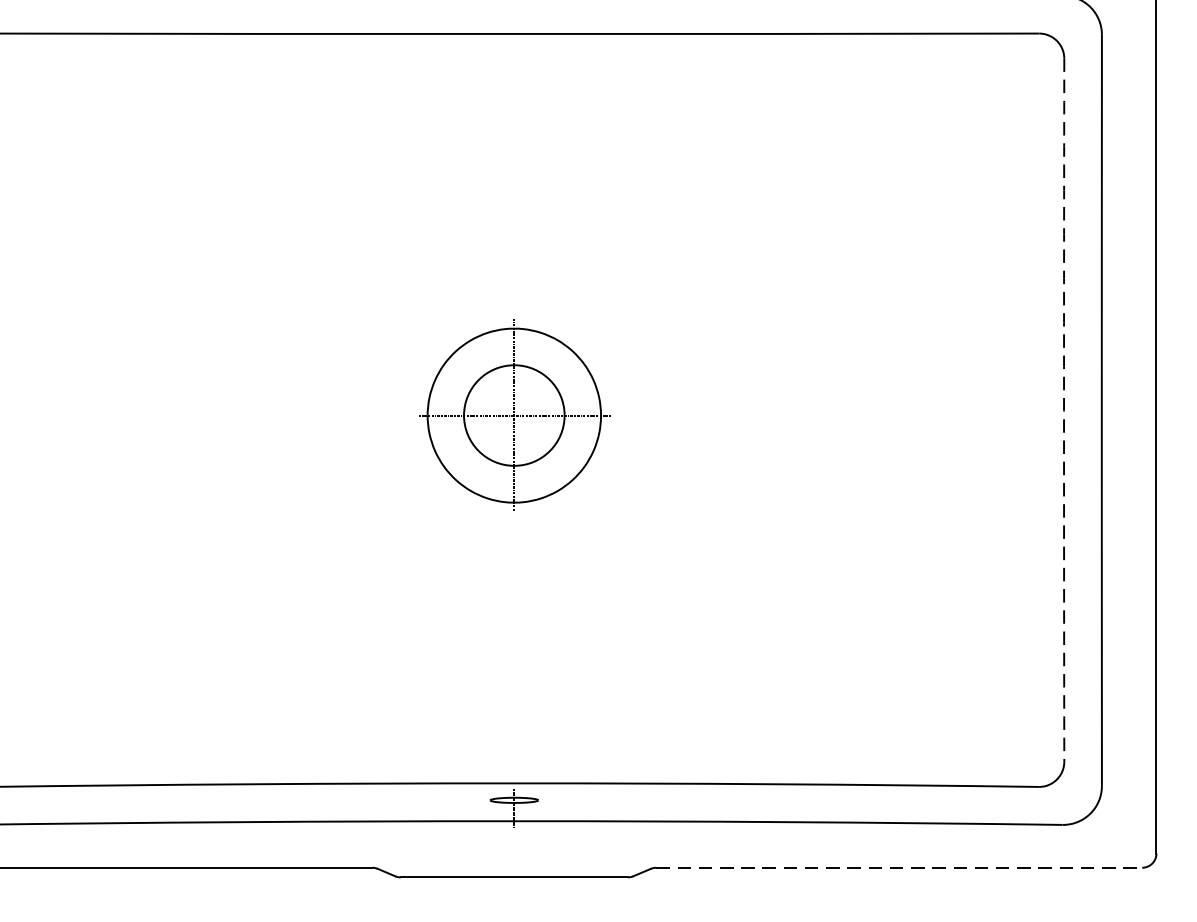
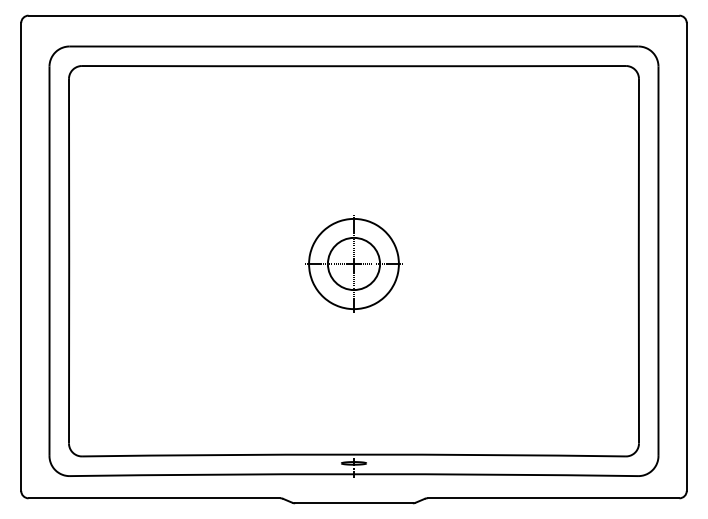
arc: (1063, 410) -> (638, 261), dashed -> solid
line: (899, 868) -> (553, 498), dashed -> solid

